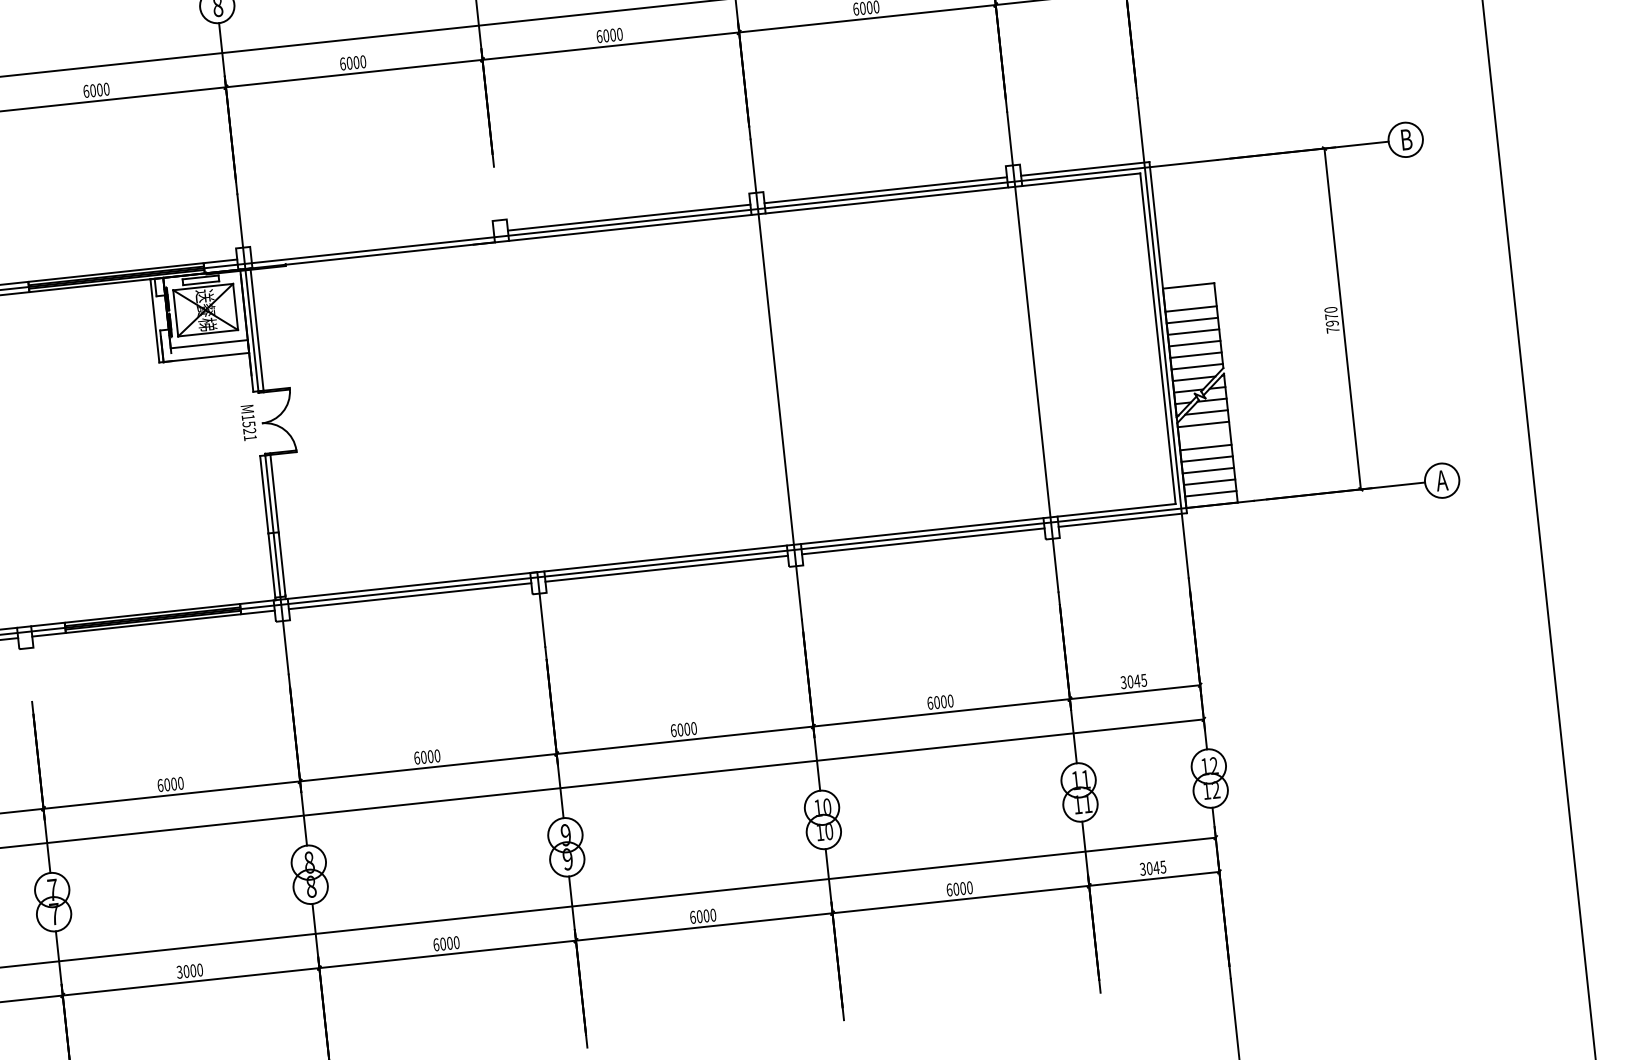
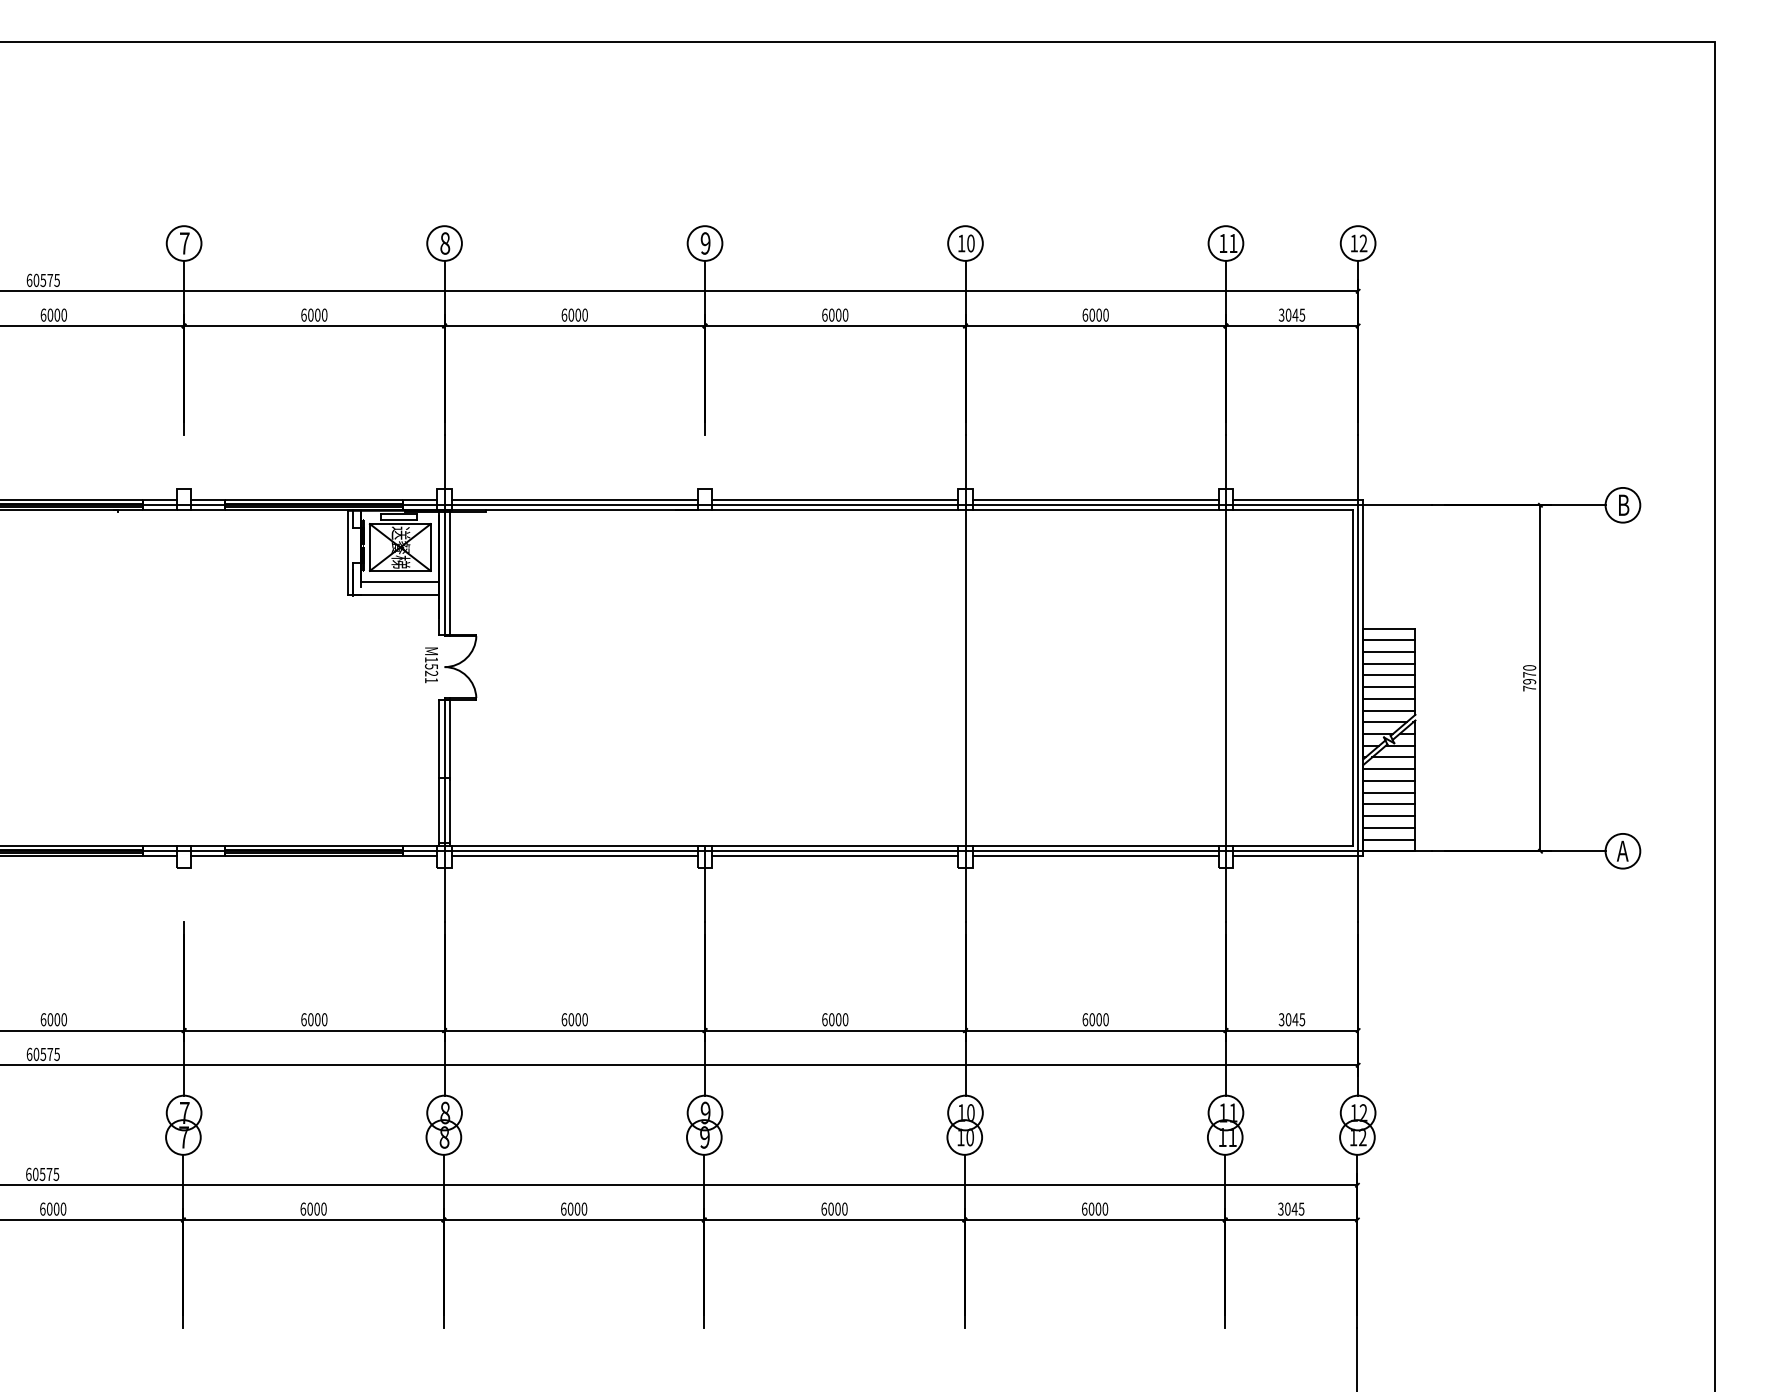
line: (372, 245) -> (574, 500), added
line: (1189, 297) -> (1389, 640), added
line: (1204, 435) -> (1389, 780), added
text: (179, 971) -> (303, 1208), 3000 -> 6000

